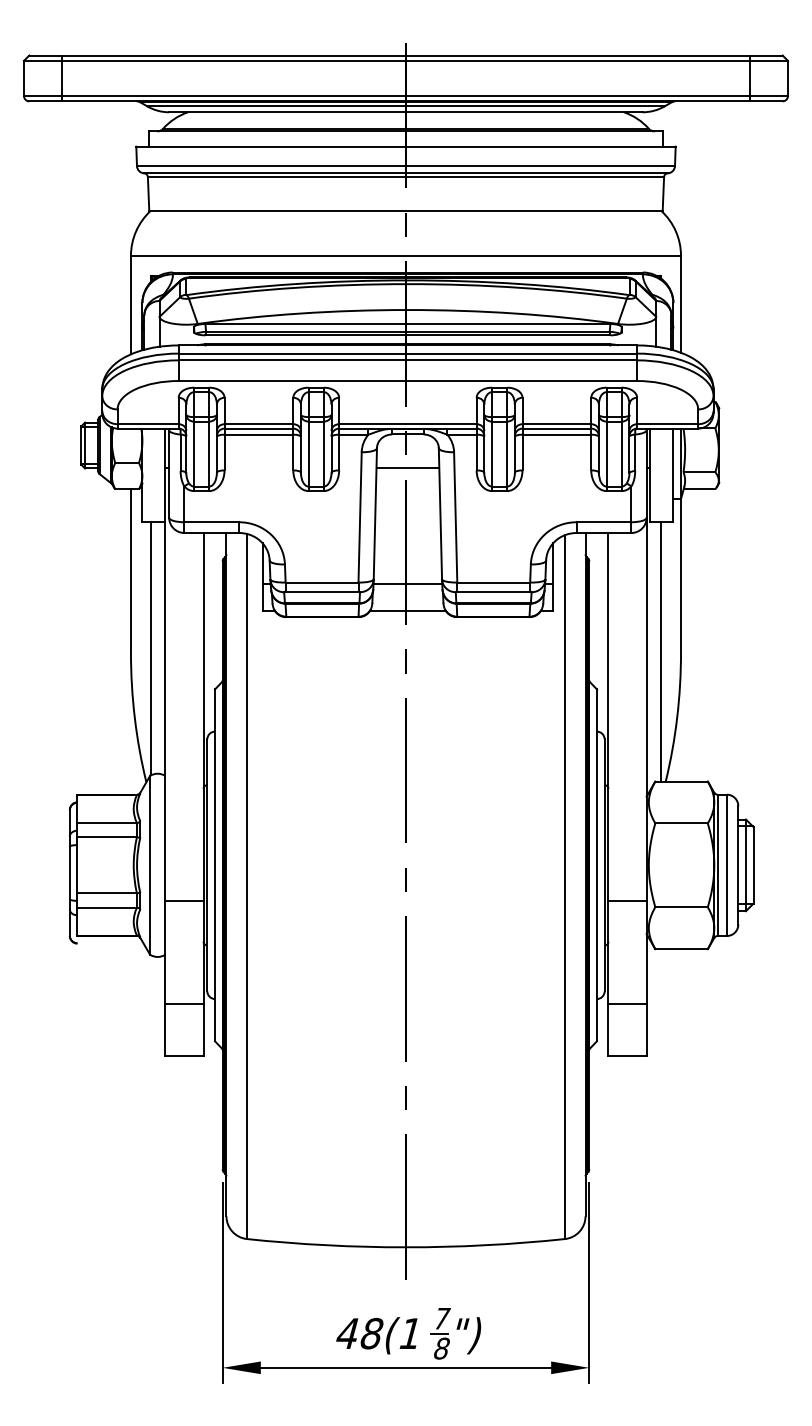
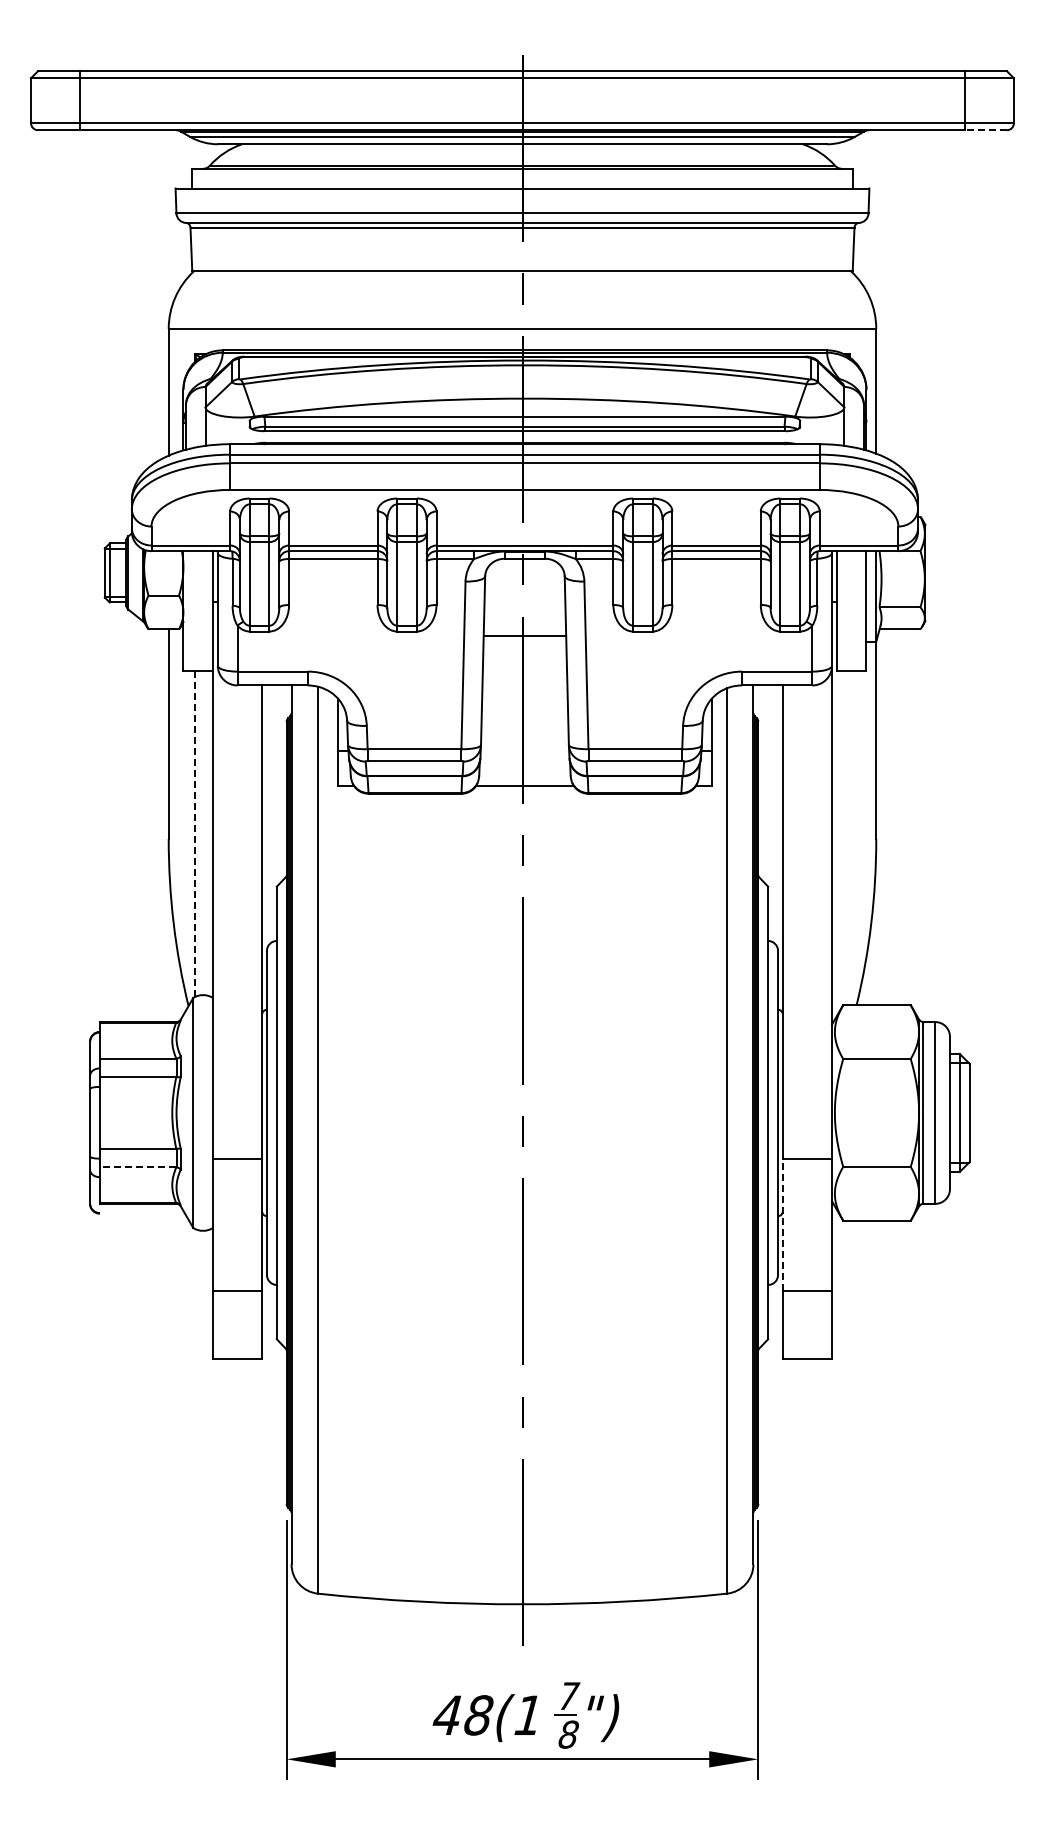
line: (765, 101) -> (985, 130), solid -> dashed
line: (407, 468) -> (524, 636), moved
line: (407, 584) -> (524, 751), removed
line: (151, 648) -> (194, 834), solid -> dashed
line: (660, 651) -> (850, 838), removed
line: (106, 907) -> (137, 1167), solid -> dashed
line: (608, 952) -> (782, 1224), solid -> dashed

